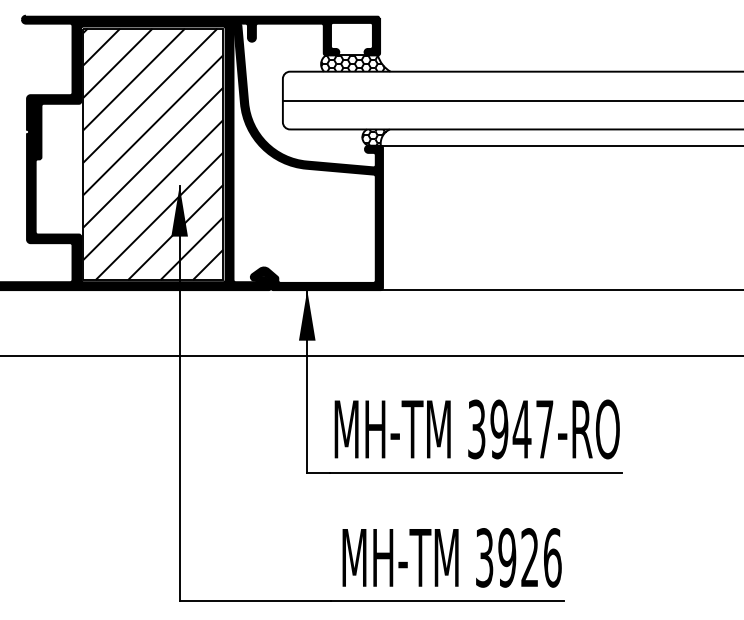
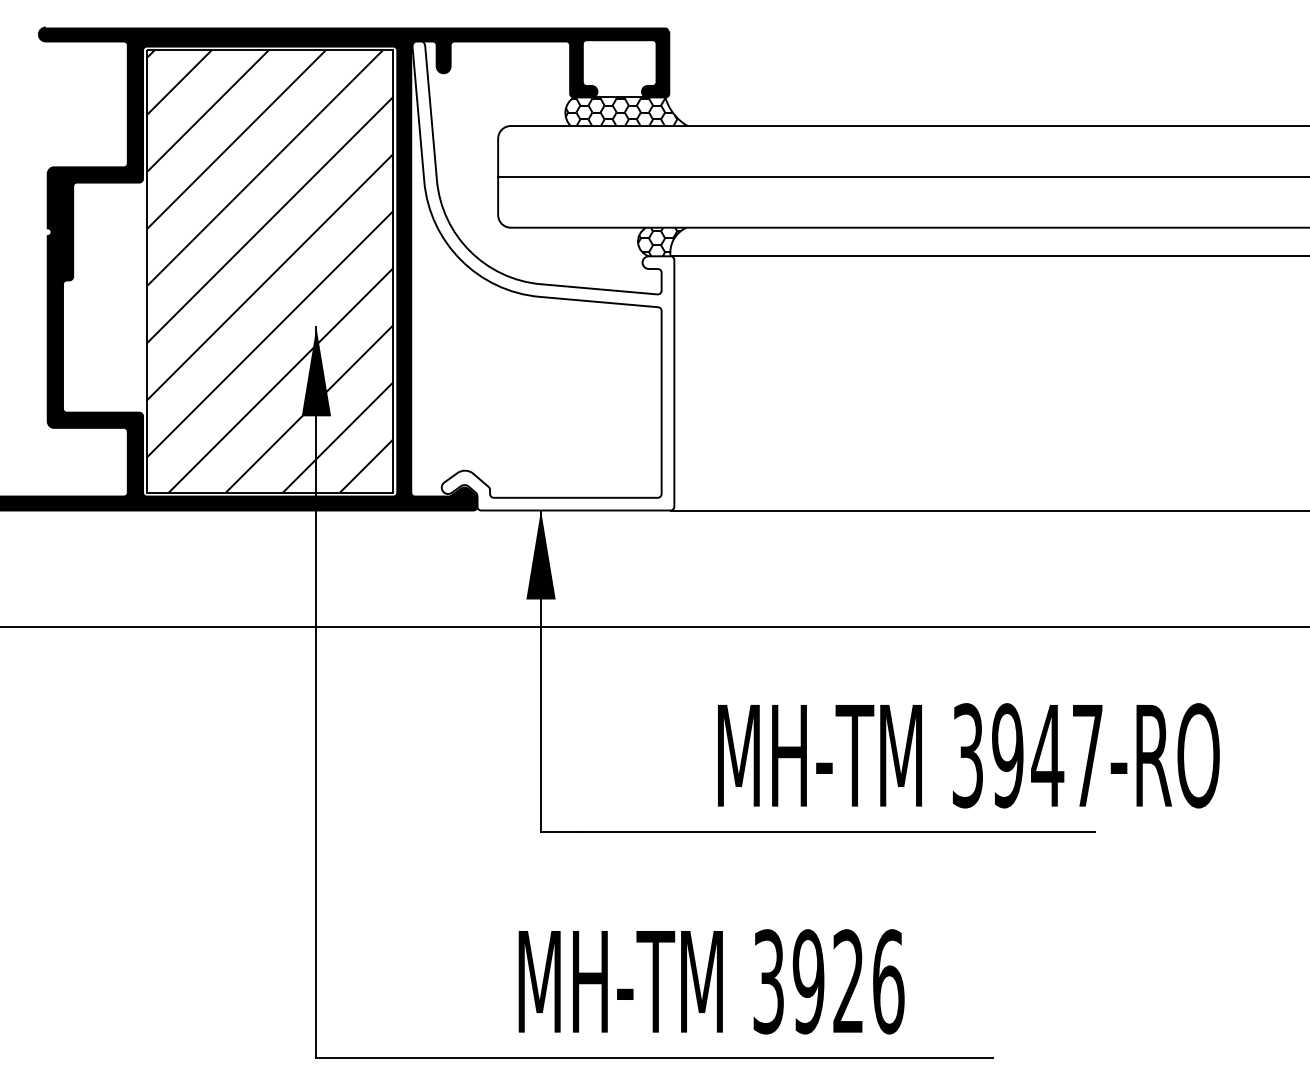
fill: (308, 156) -> (543, 275), removed
text: (476, 429) -> (967, 755), moved
text: (451, 557) -> (710, 981), moved

